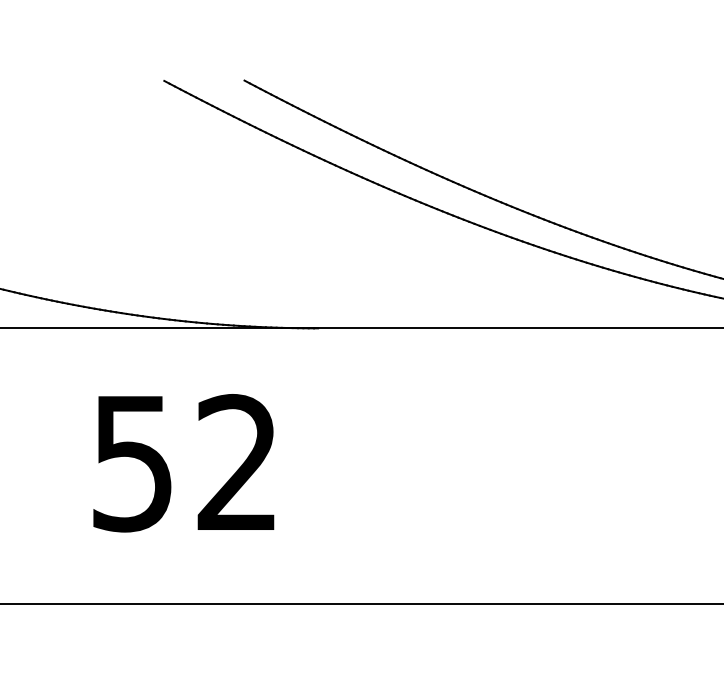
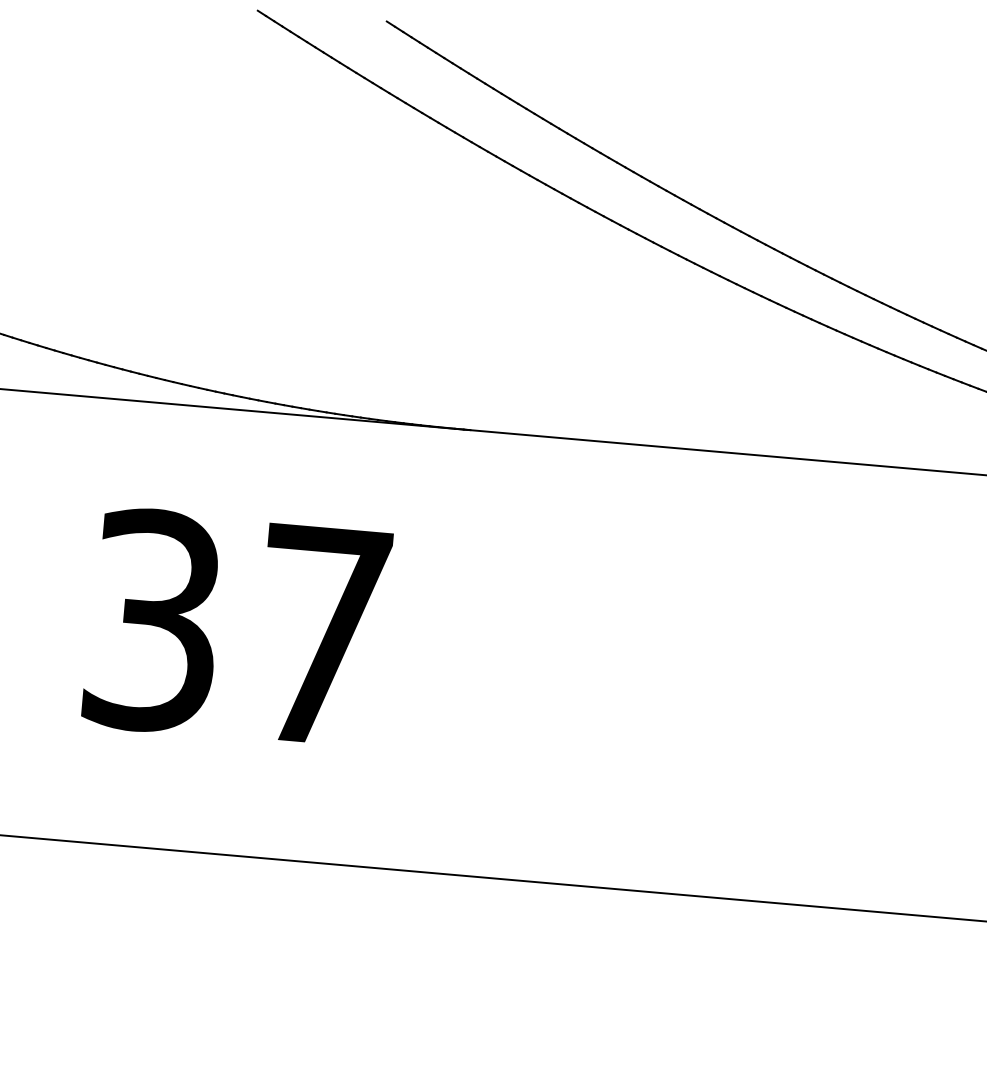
text: (184, 463) -> (236, 628), 52 -> 37

